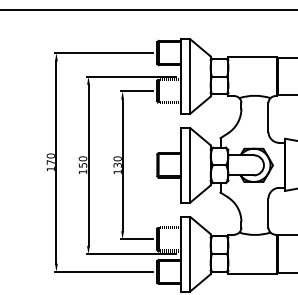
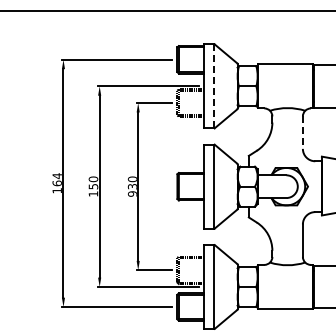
line: (190, 76) -> (214, 86), solid -> dashed
line: (268, 118) -> (302, 133), solid -> dashed
text: (50, 159) -> (56, 179), 170 -> 164
text: (116, 171) -> (131, 193), 130 -> 930

